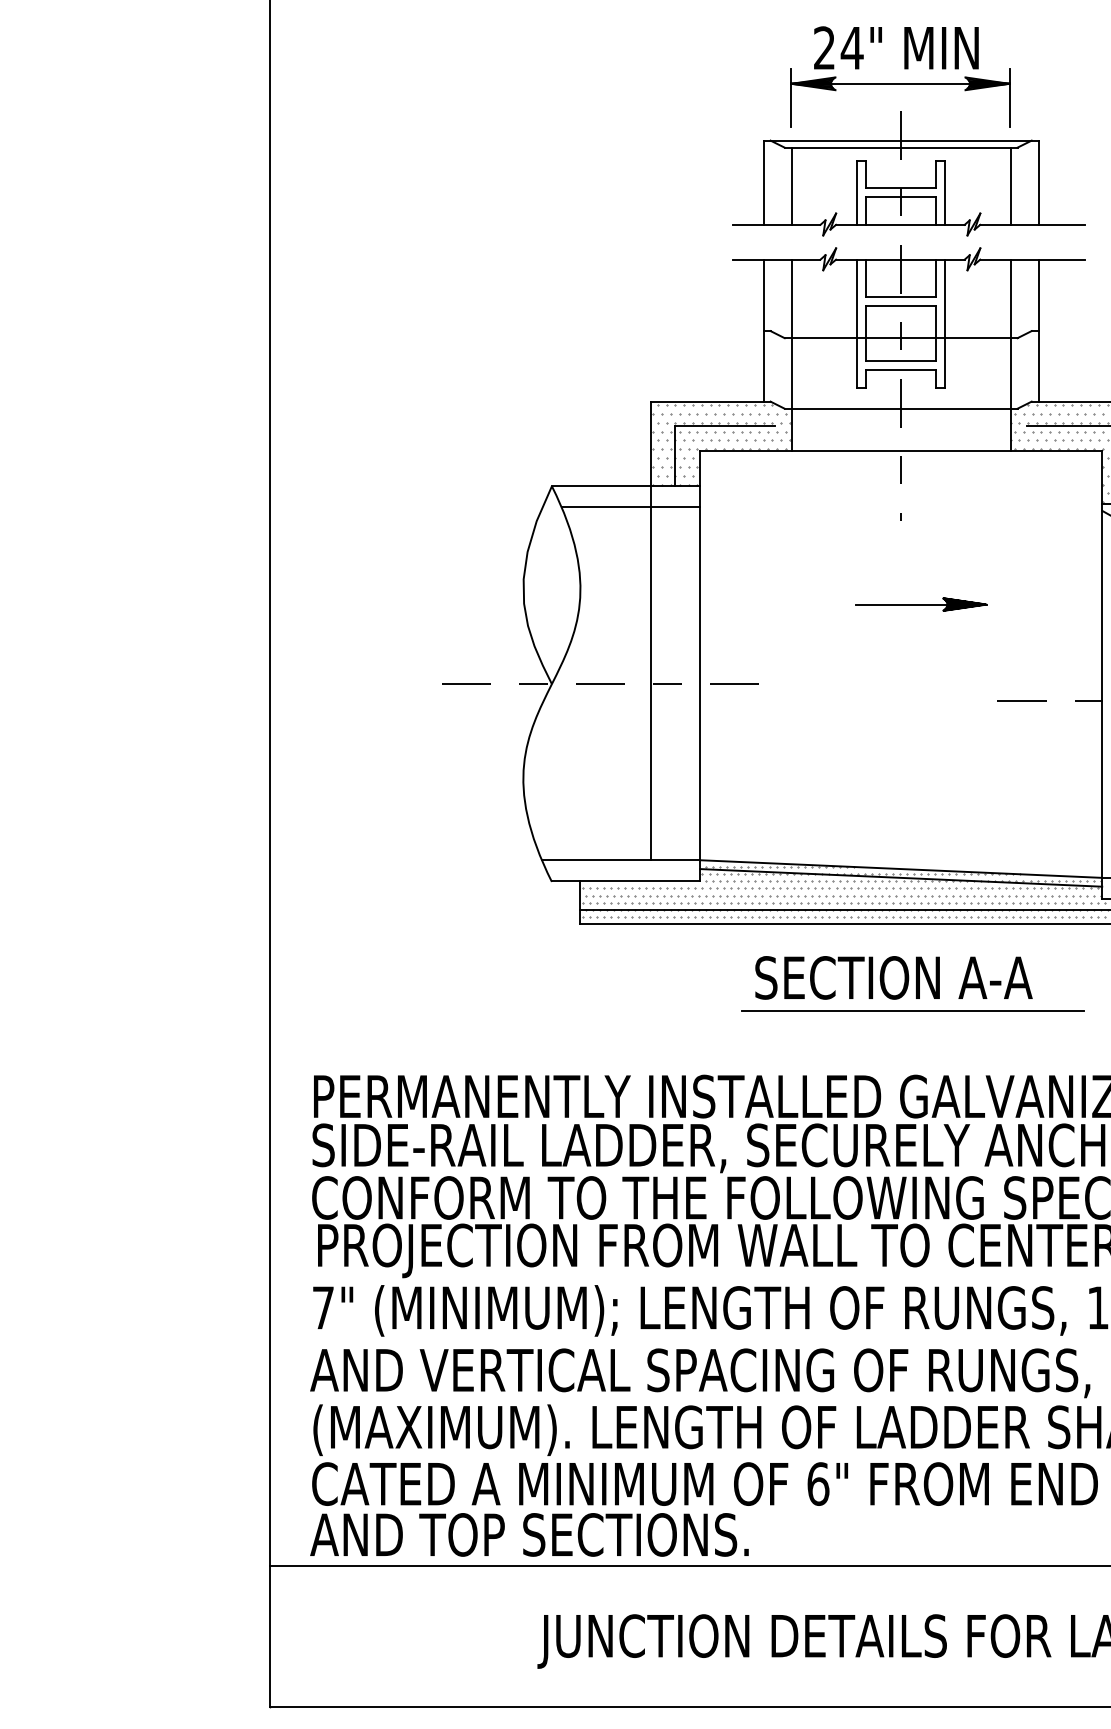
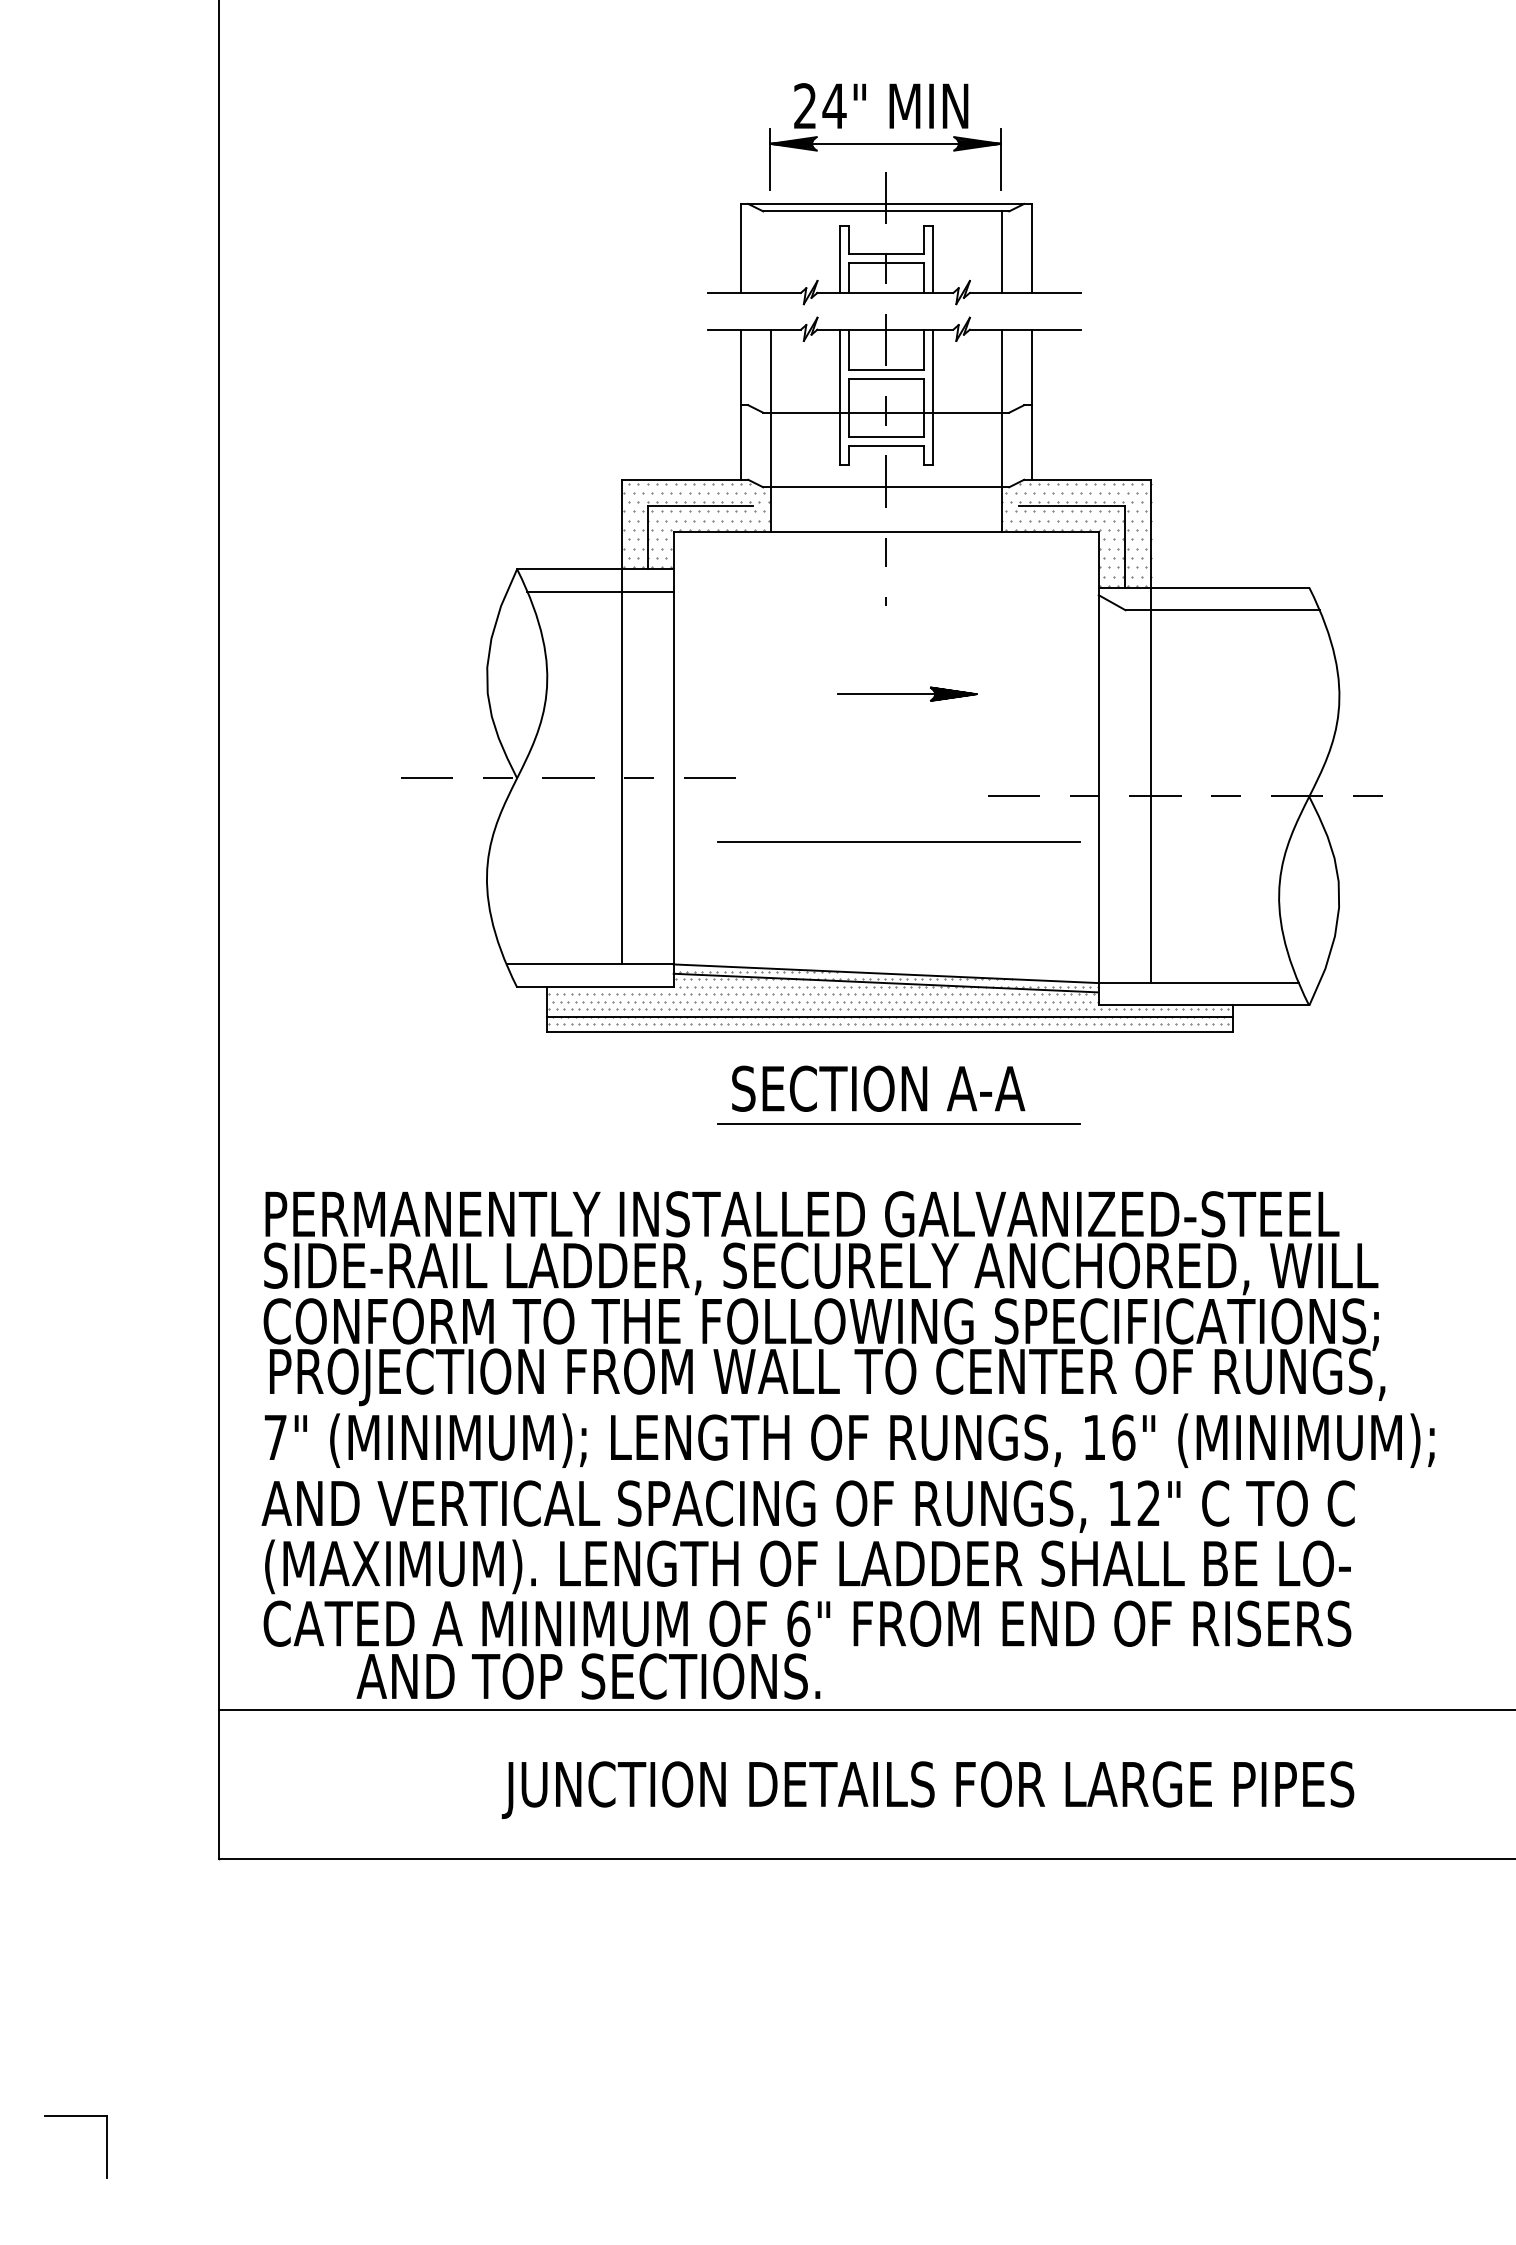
line: (791, 185) -> (770, 251), removed
line: (912, 743) -> (898, 841), added
text: (529, 1534) -> (588, 1676), moved

